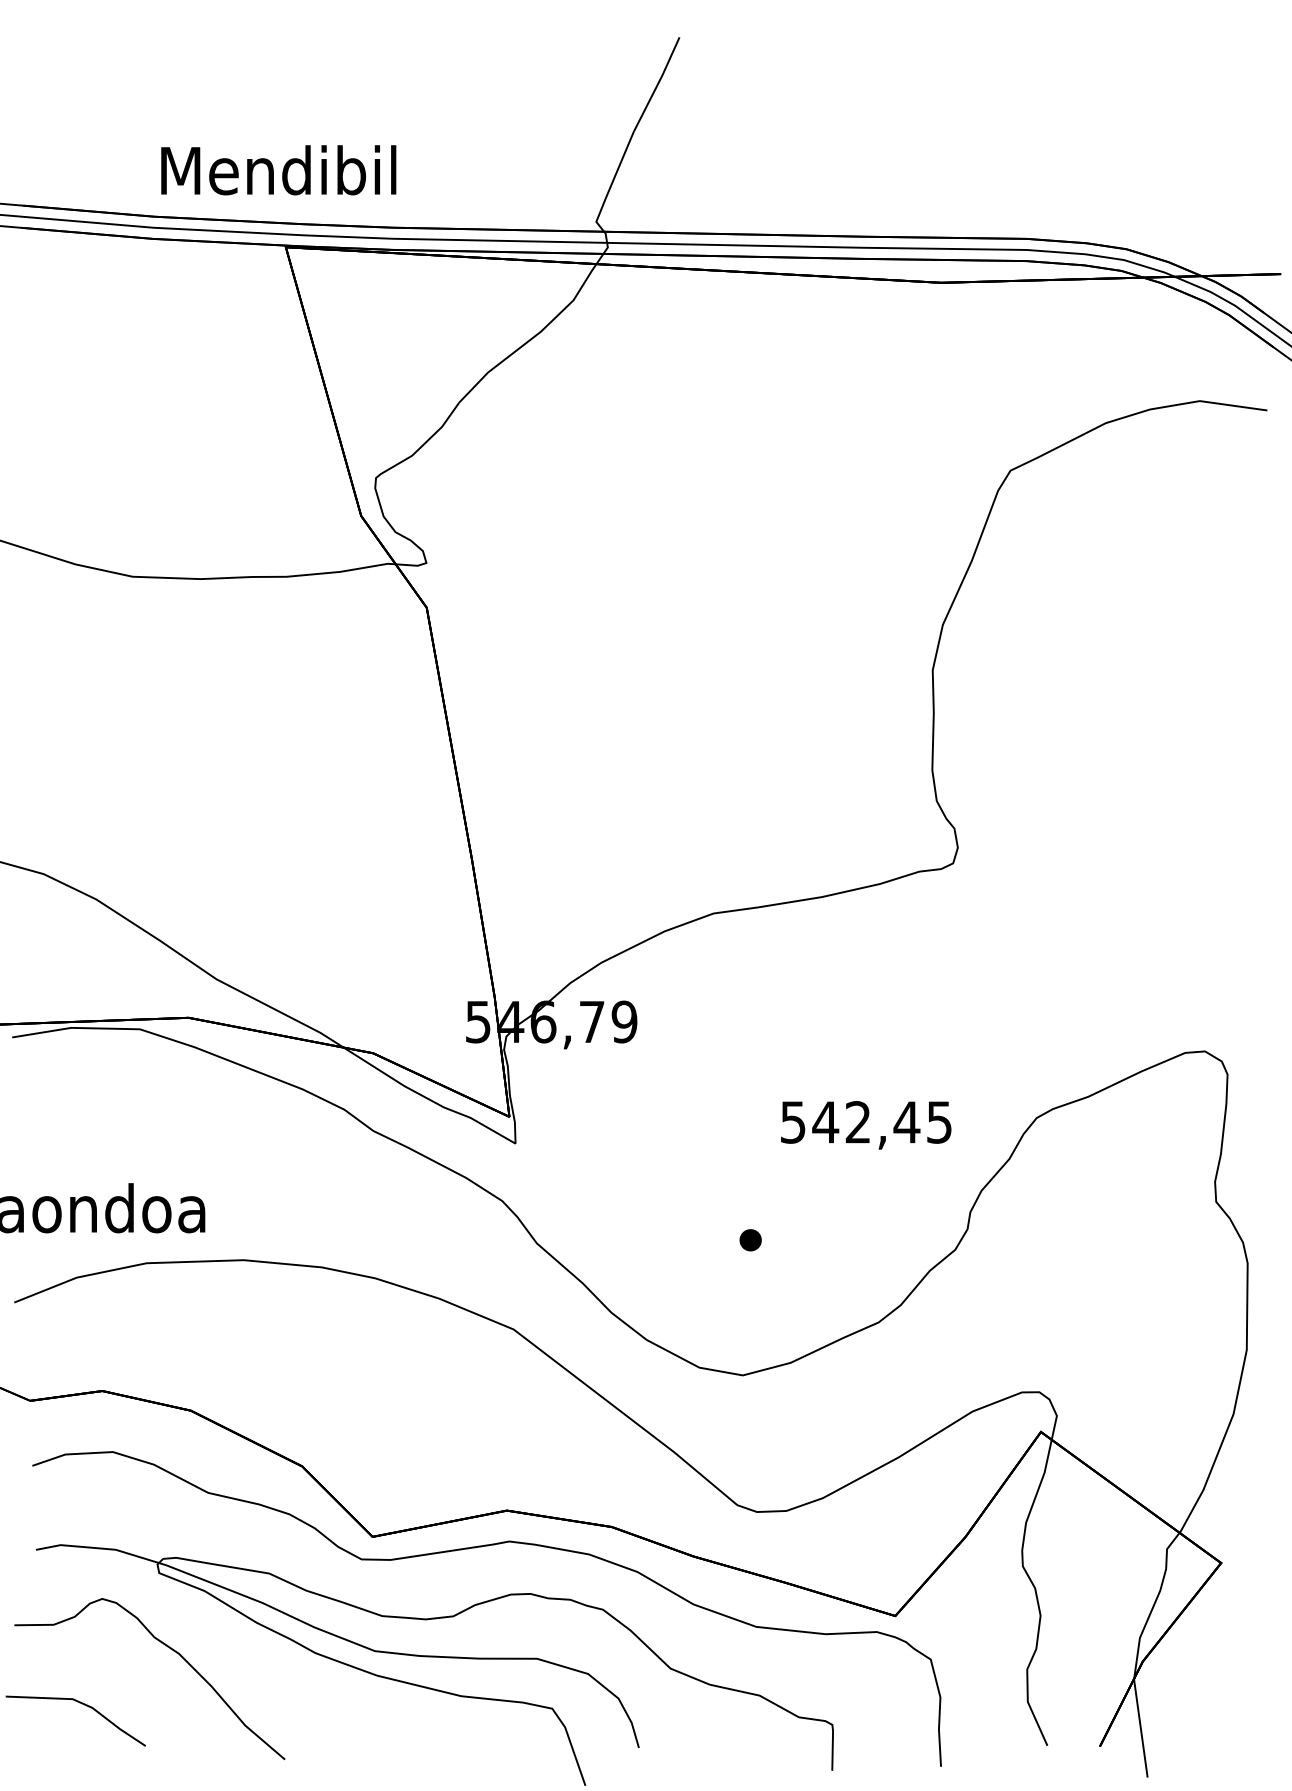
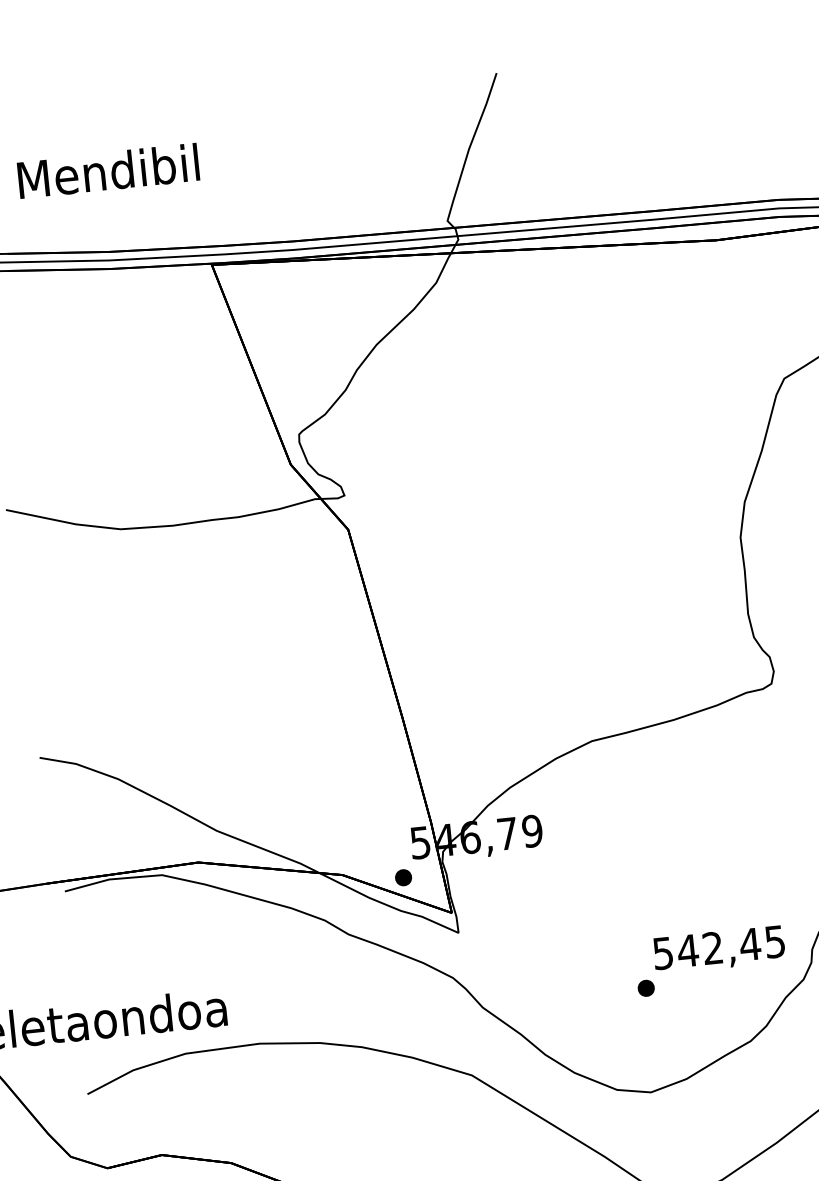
text: (278, 170) -> (108, 171), moved
part: (451, 1064) -> (403, 877), added
text: (866, 1125) -> (719, 949), moved

